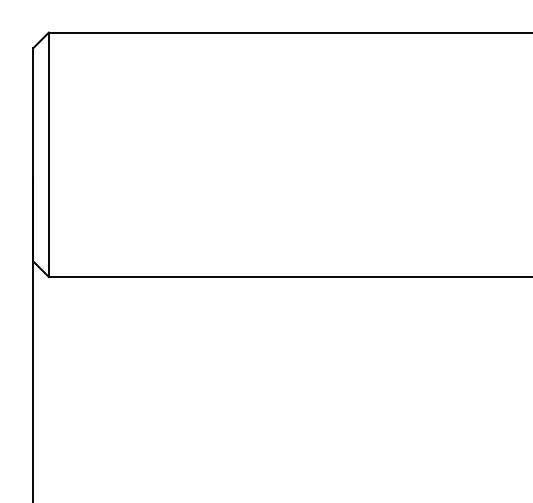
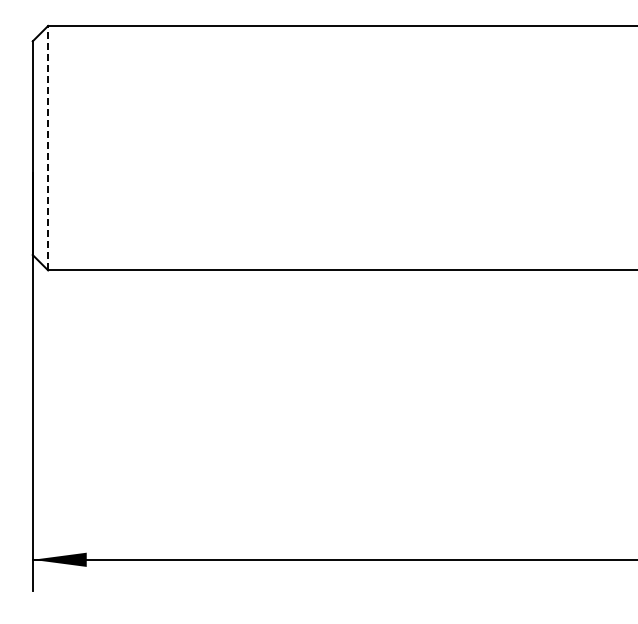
line: (49, 154) -> (48, 147), solid -> dashed

